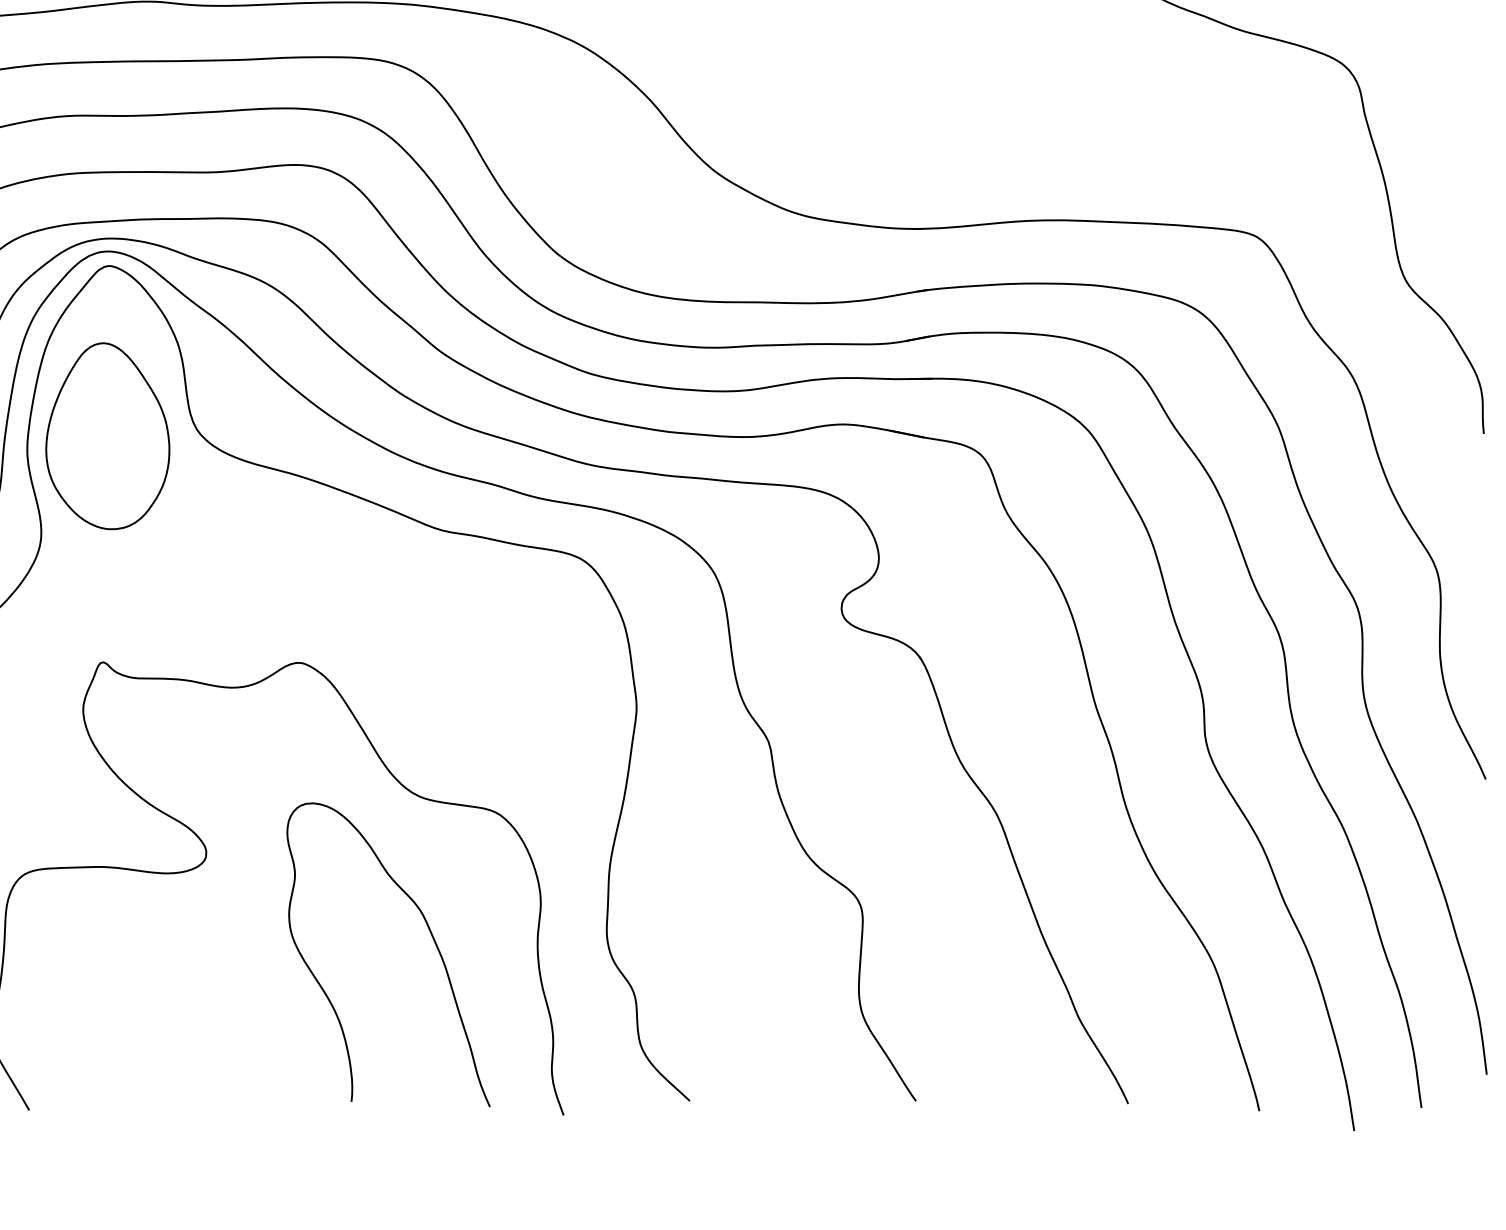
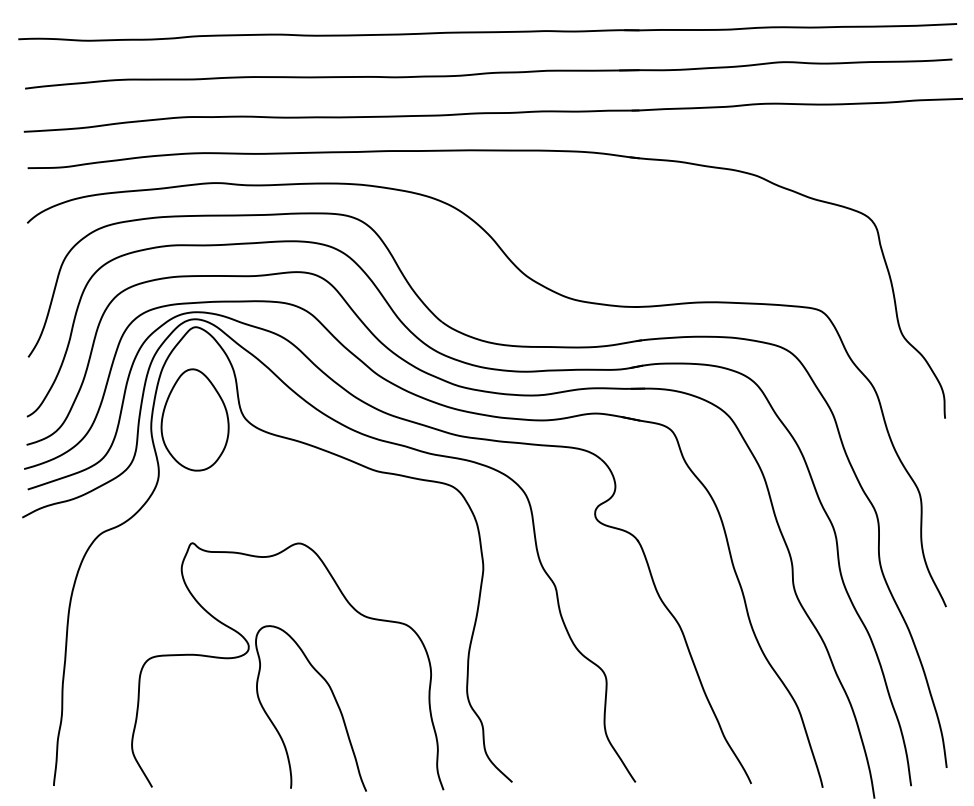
curve: (429, 934) -> (333, 697), moved

